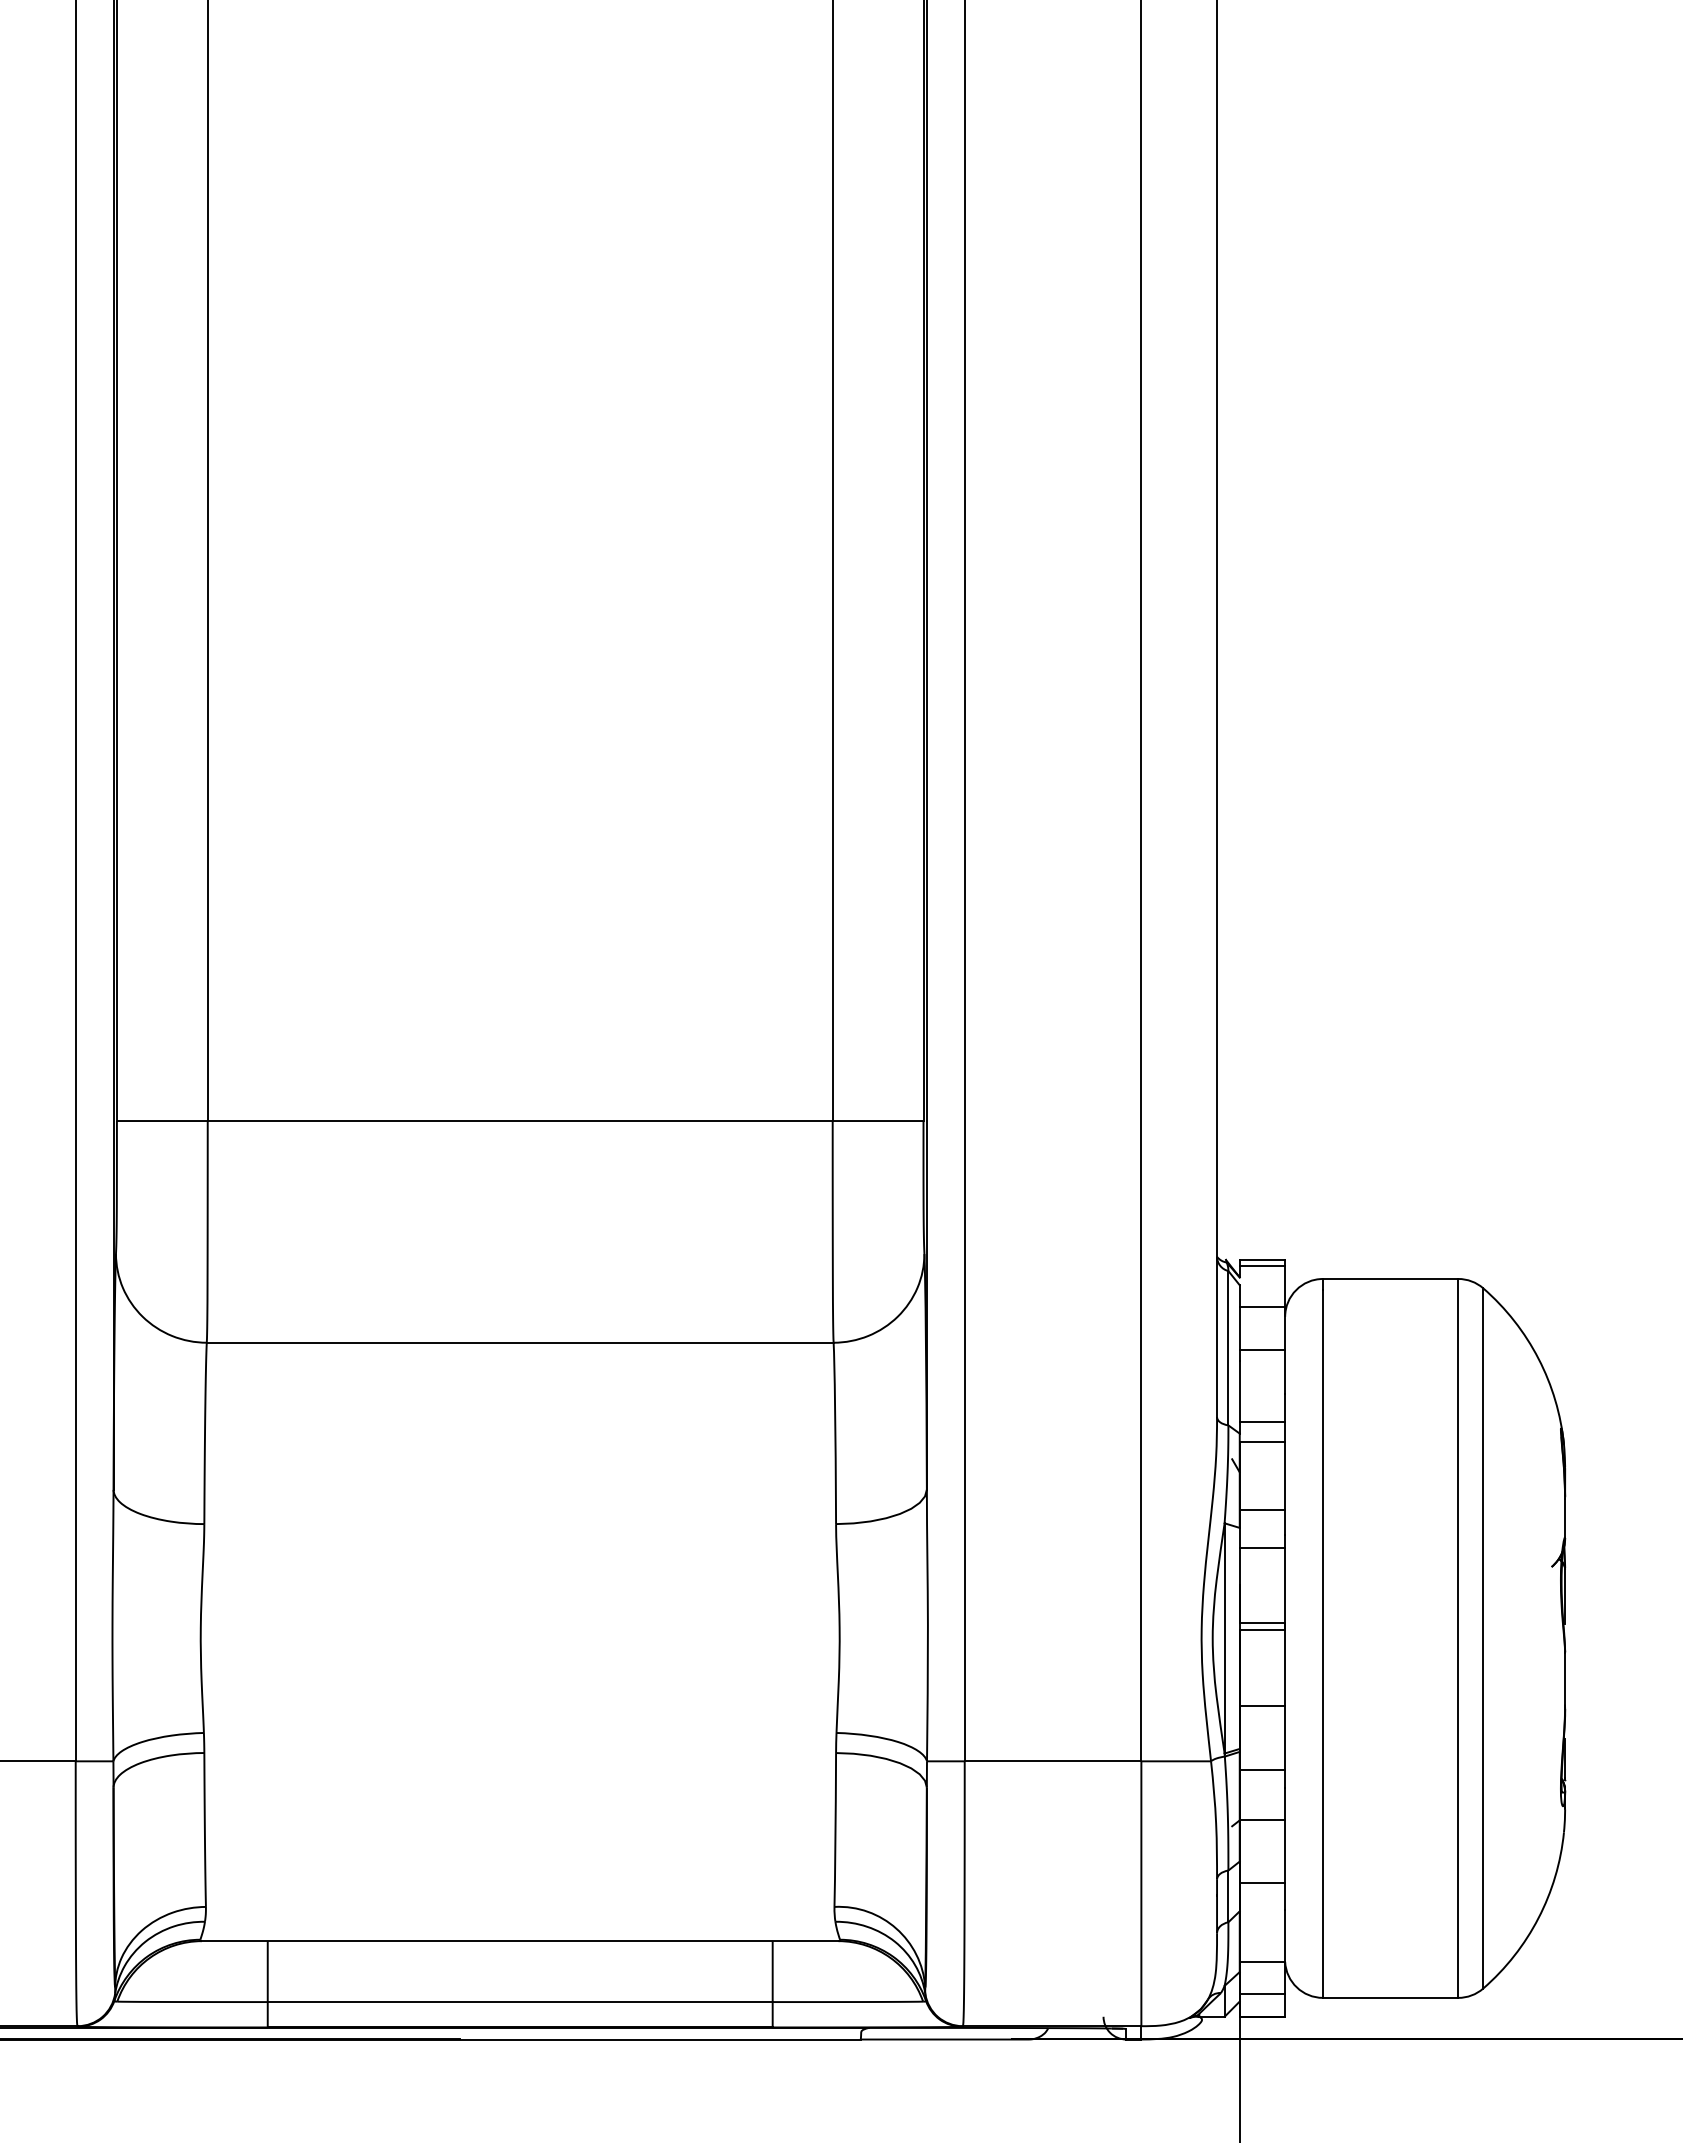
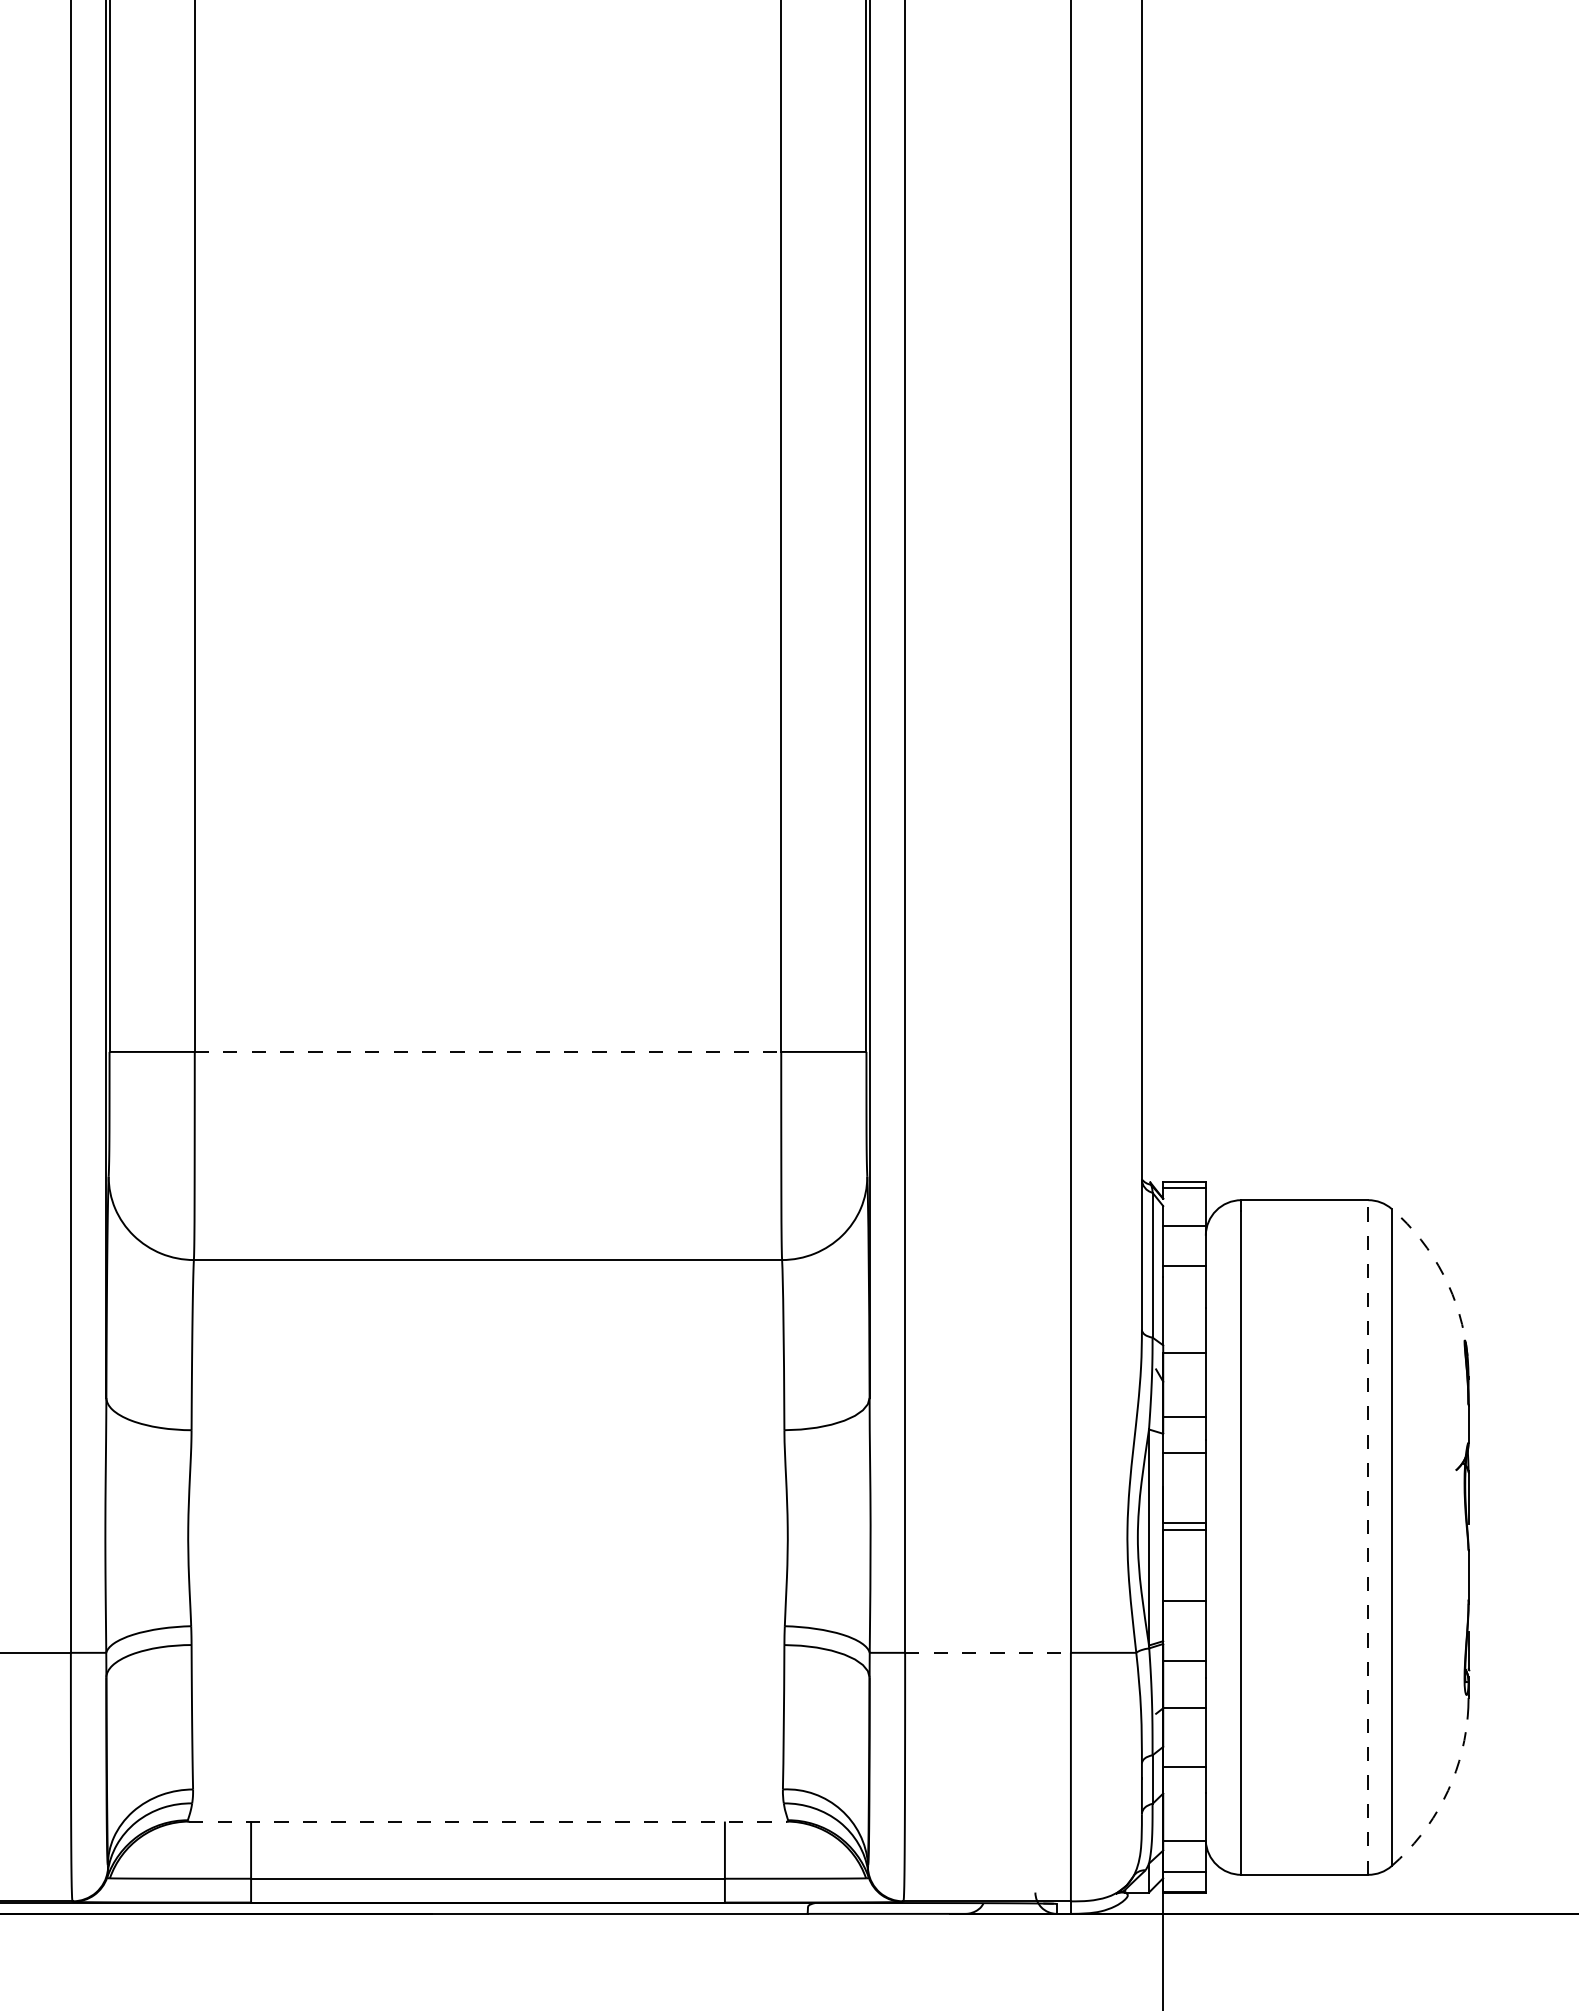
line: (520, 1121) -> (488, 1052), solid -> dashed
arc: (1538, 1358) -> (1443, 1274), solid -> dashed
line: (1262, 1422) -> (1184, 1334), removed
line: (1458, 1637) -> (1368, 1536), solid -> dashed
line: (1053, 1761) -> (988, 1652), solid -> dashed
arc: (1538, 1918) -> (1443, 1800), solid -> dashed
line: (520, 1941) -> (488, 1821), solid -> dashed

